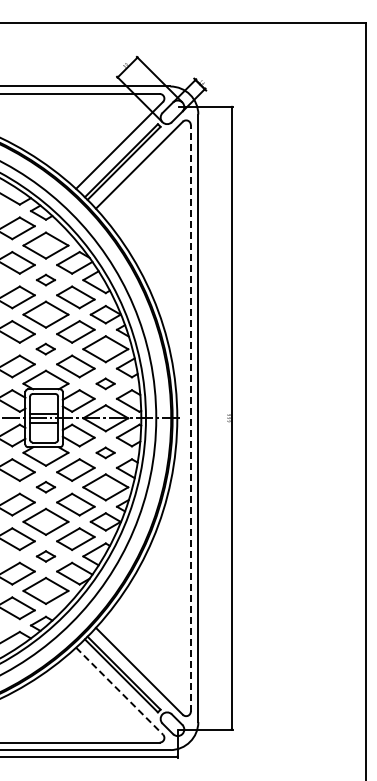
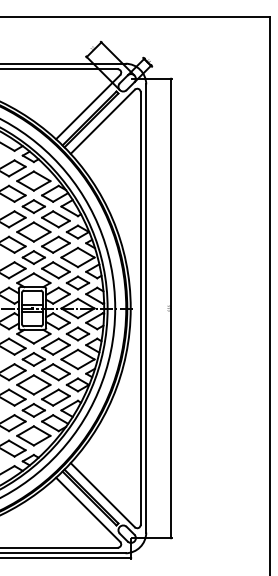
part: (45, 279) -> (33, 206), size x1.67
part: (45, 348) -> (33, 257), size x1.67
part: (105, 383) -> (77, 282), size x1.67
line: (190, 417) -> (140, 307), dashed -> solid
part: (105, 452) -> (77, 333), size x1.67
part: (45, 486) -> (33, 358), size x1.67
part: (45, 556) -> (33, 410), size x1.67
line: (119, 691) -> (88, 510), dashed -> solid

